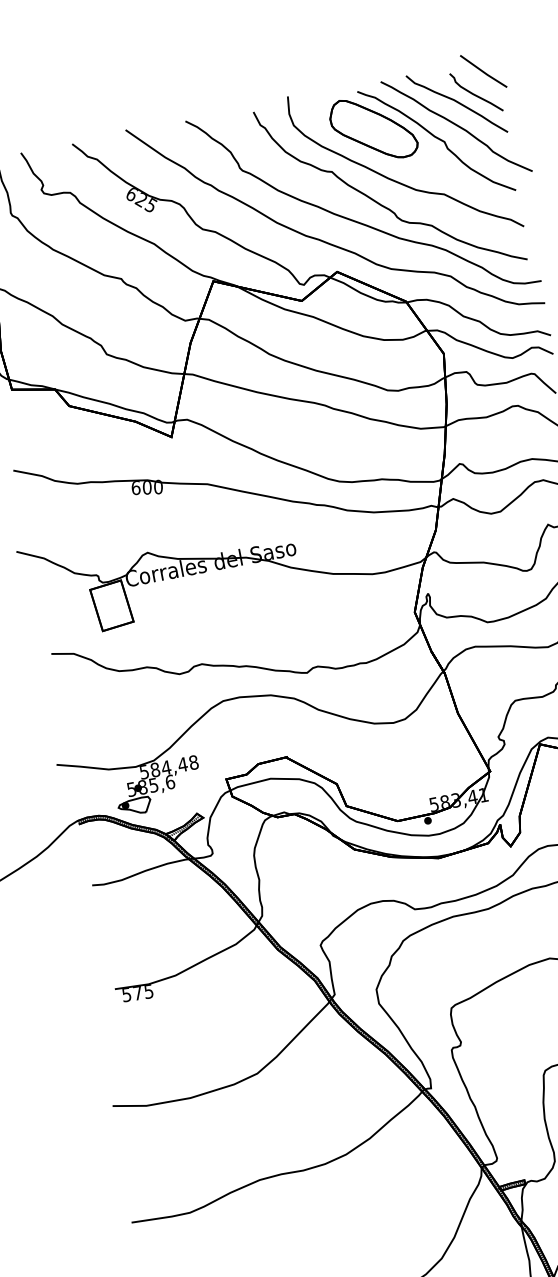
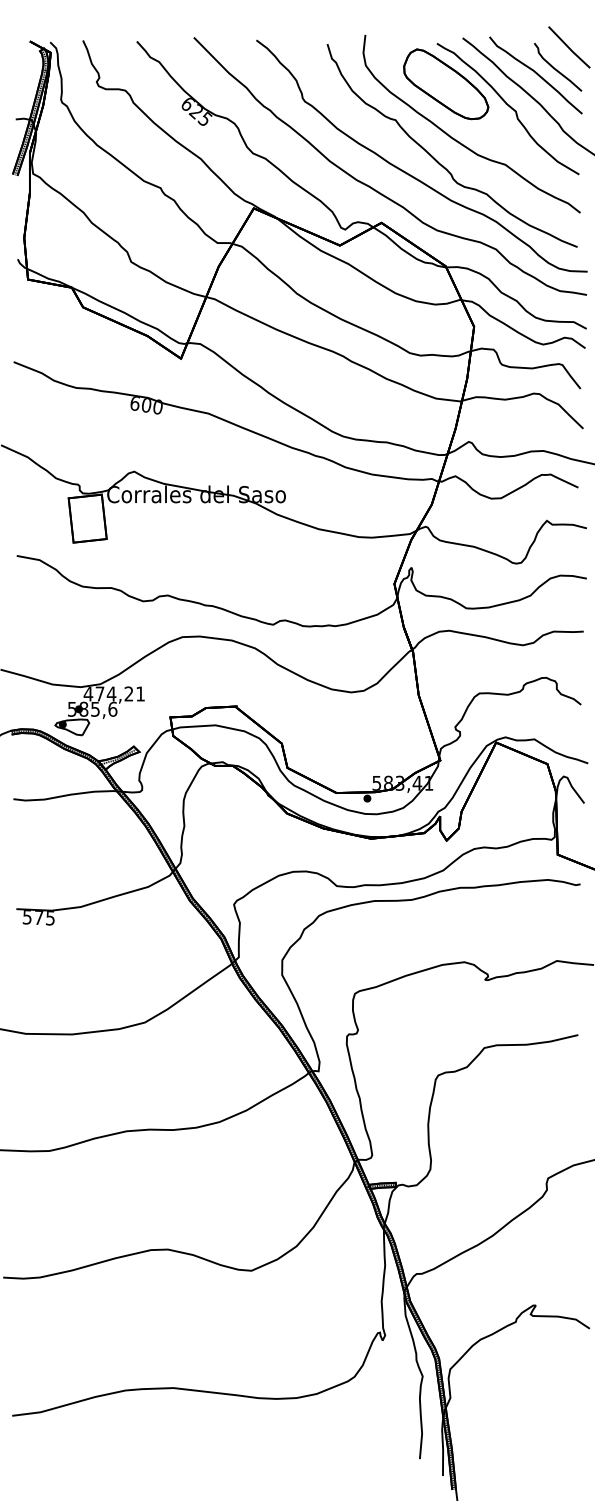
text: (168, 766) -> (114, 693), 584,48 -> 474,21

